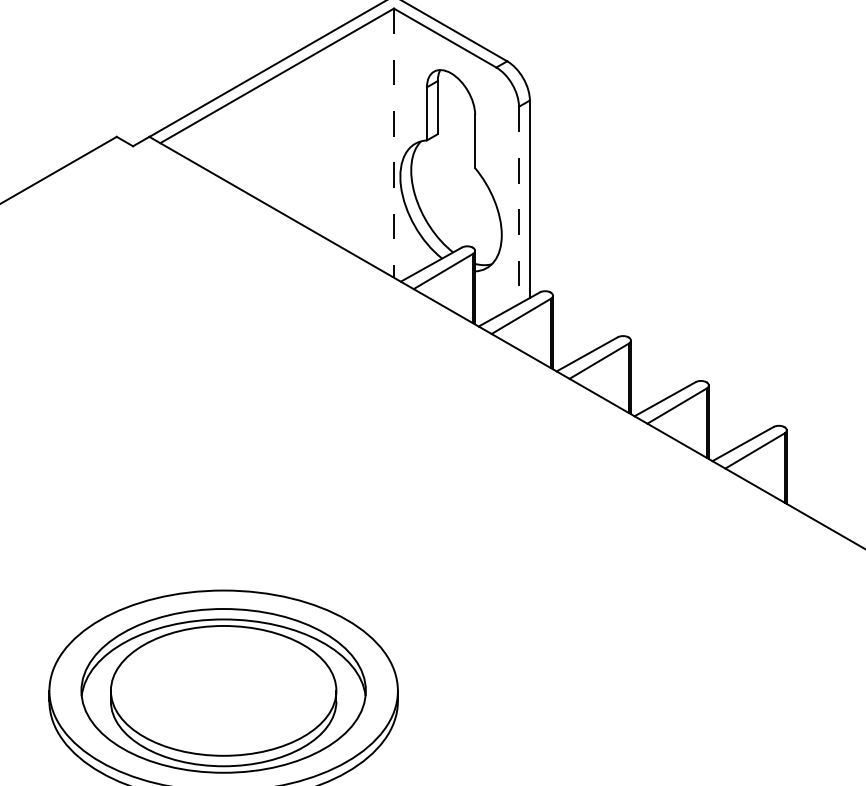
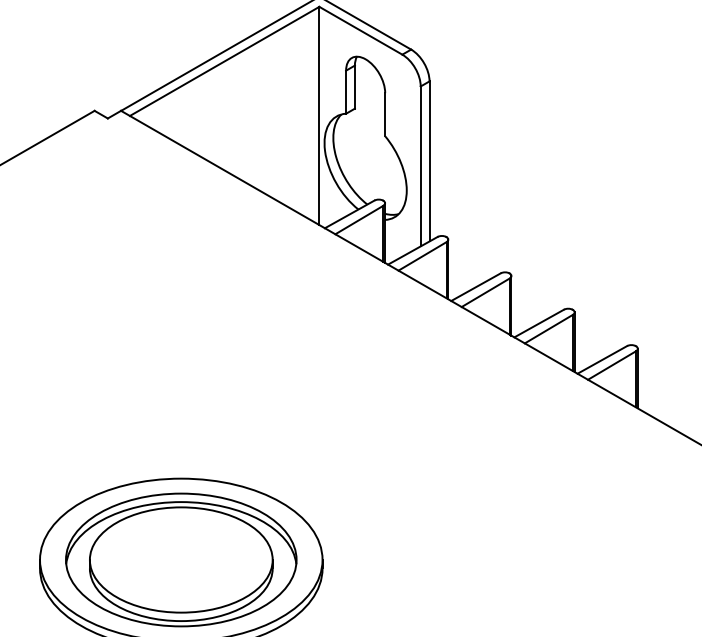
line: (393, 143) -> (318, 116), dashed -> solid
line: (519, 205) -> (421, 166), dashed -> solid

